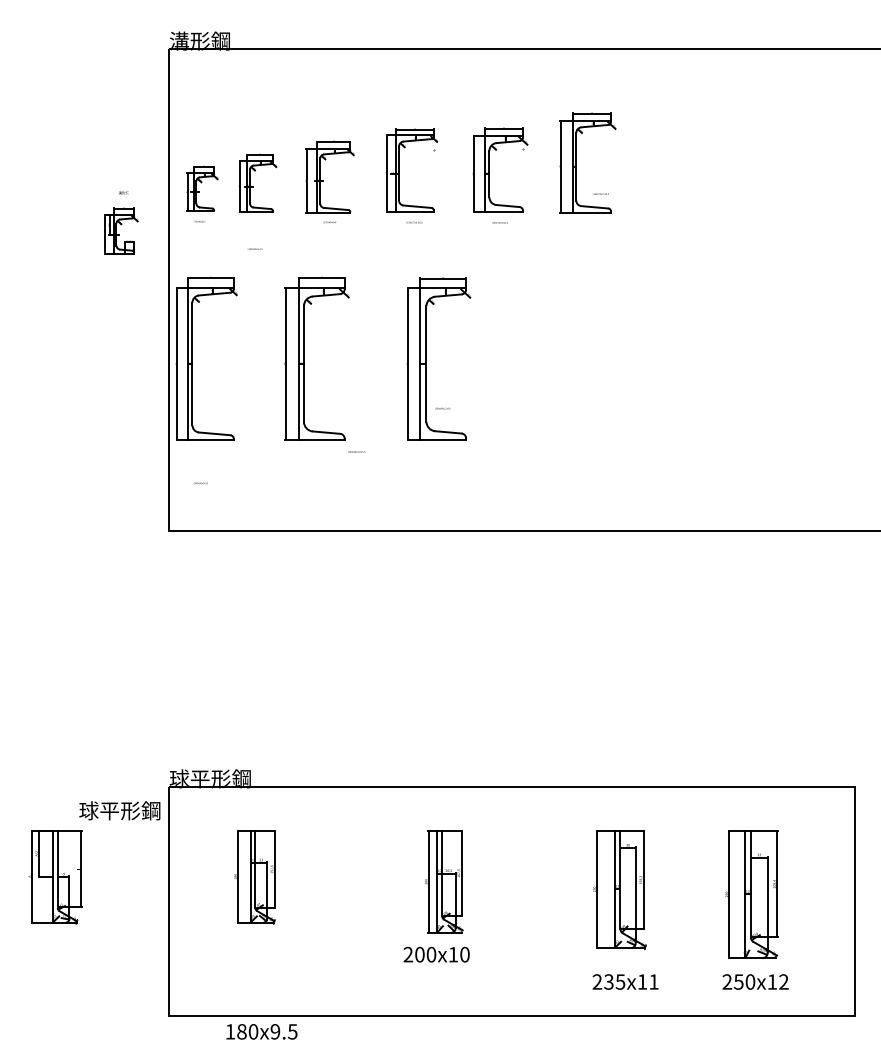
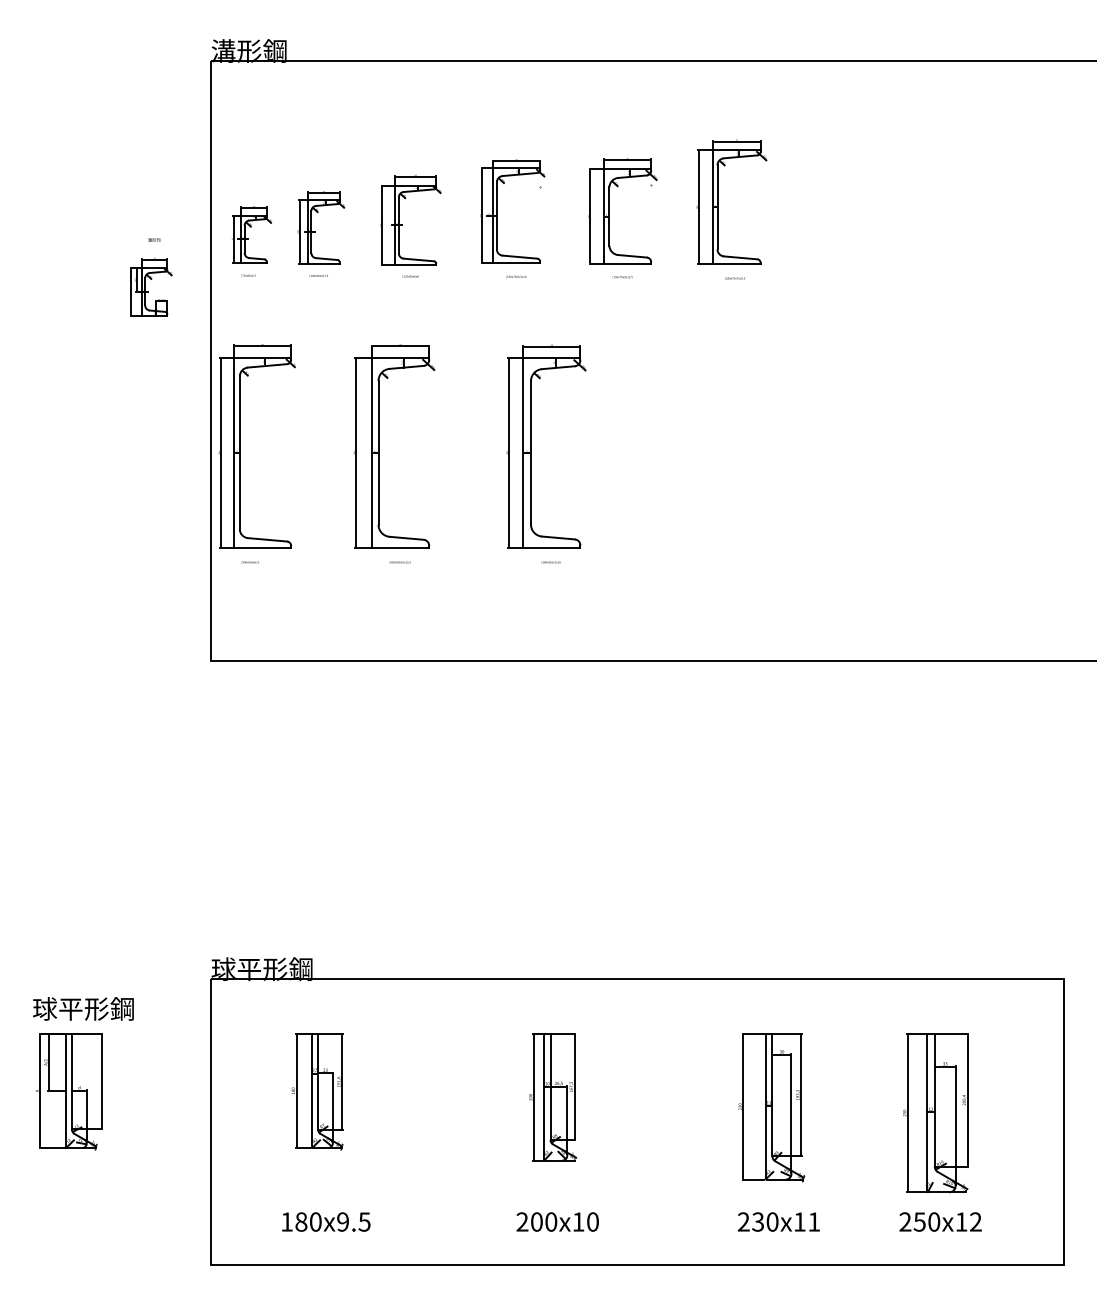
text: (600, 194) -> (734, 278), moved
text: (254, 248) -> (318, 275), moved
text: (442, 408) -> (550, 562), moved
text: (356, 452) -> (399, 562), moved
text: (200, 483) -> (249, 562), moved
text: (119, 810) -> (83, 1008), moved
text: (436, 954) -> (557, 1221), moved
text: (620, 981) -> (772, 1221), 235x11 -> 230x11
text: (262, 1031) -> (326, 1221), moved

